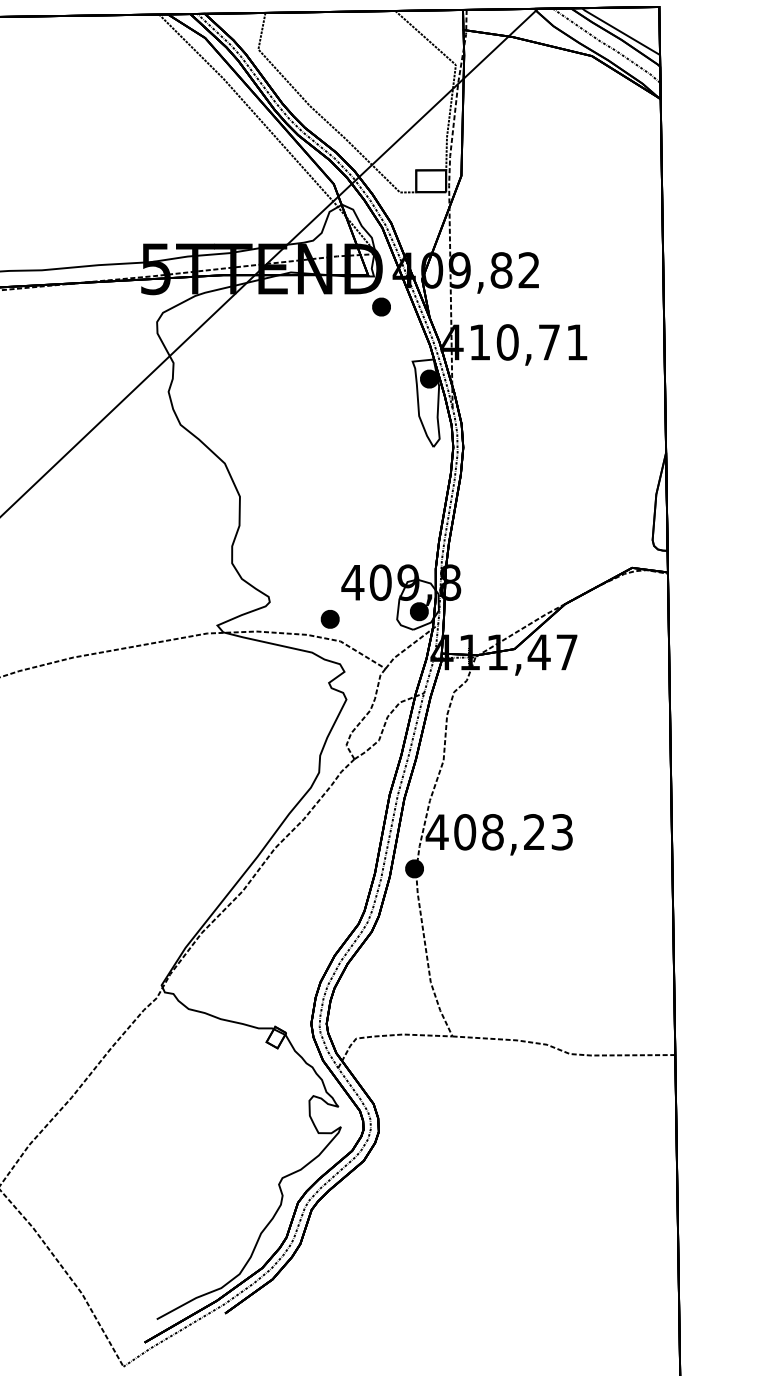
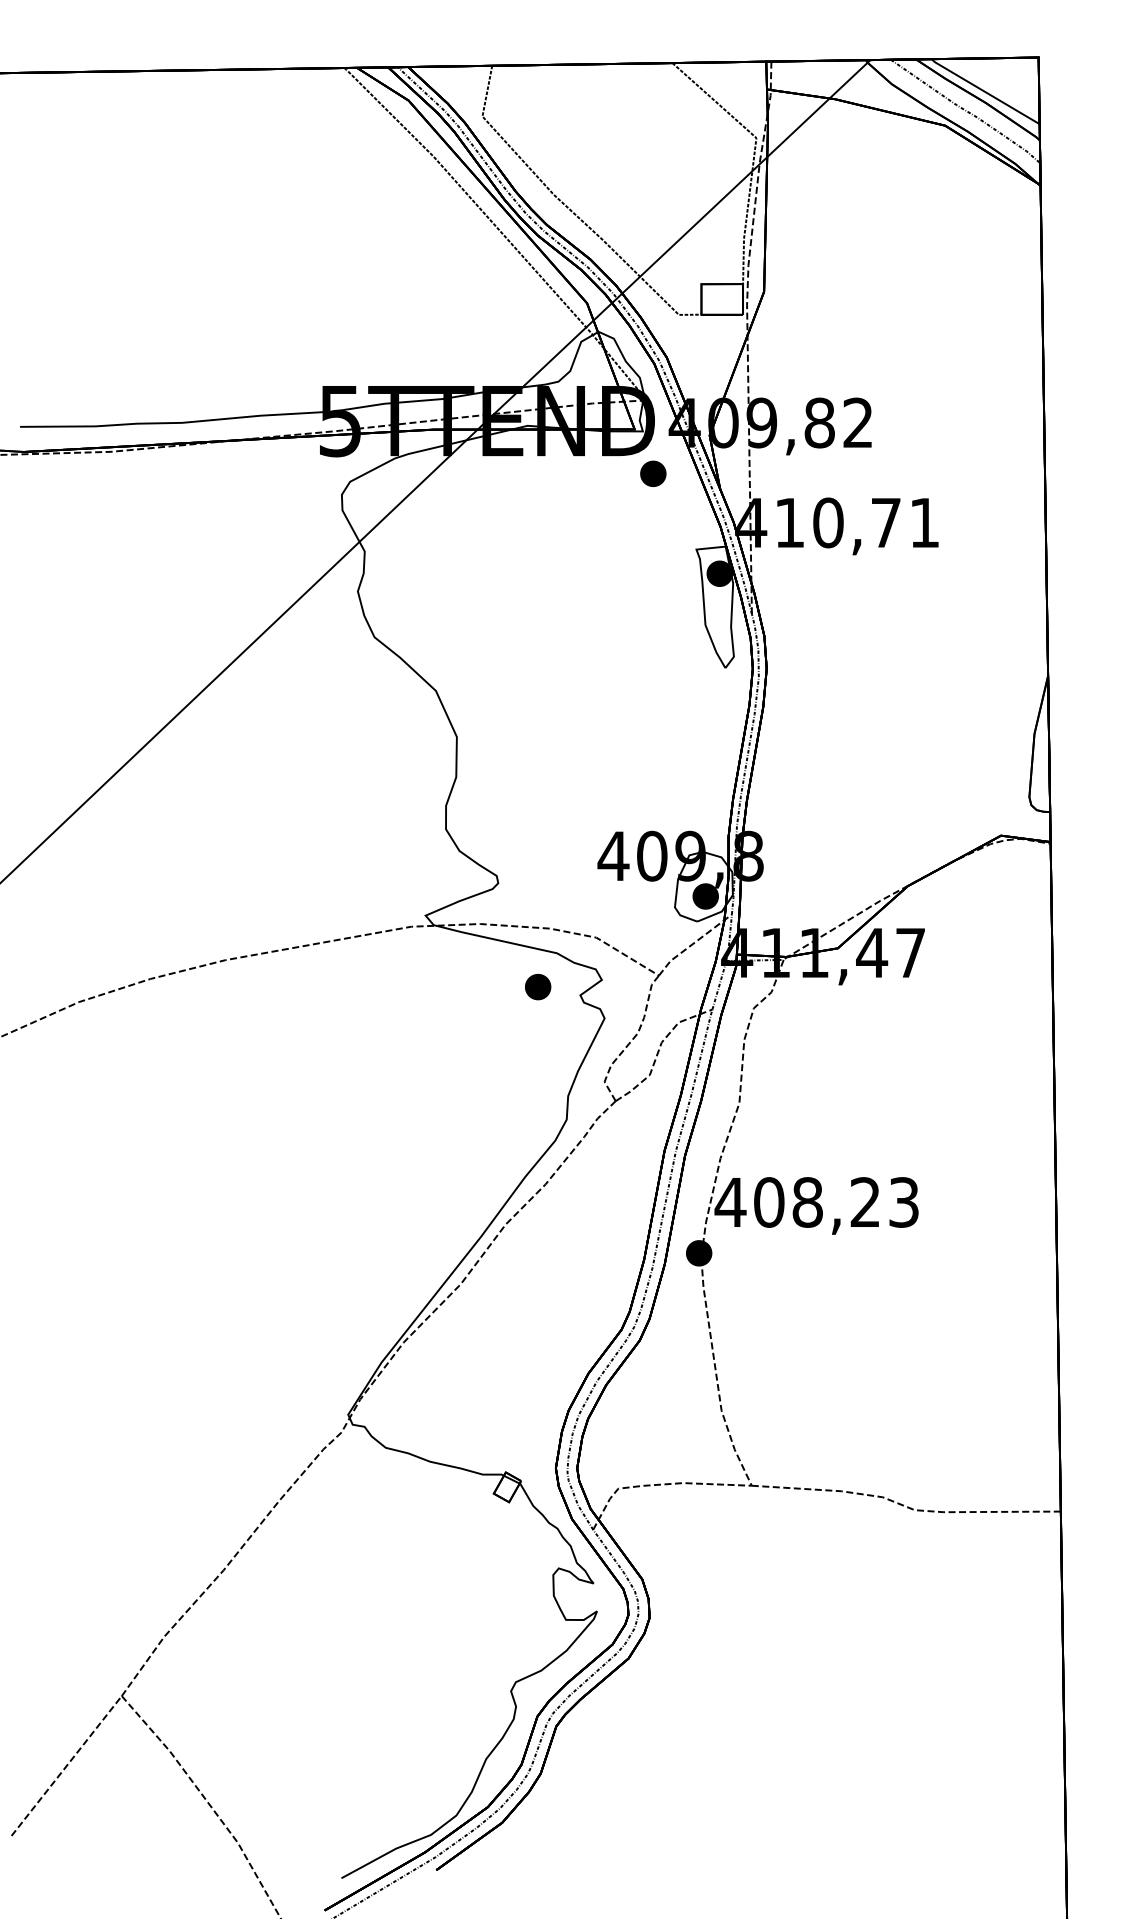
part: (330, 619) -> (538, 987), moved

